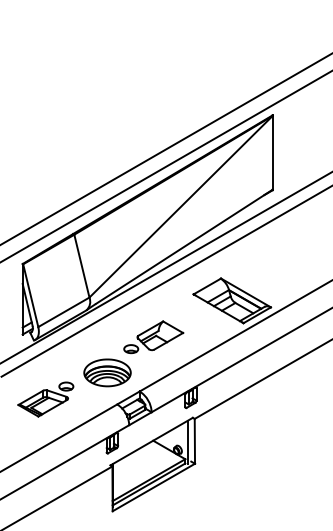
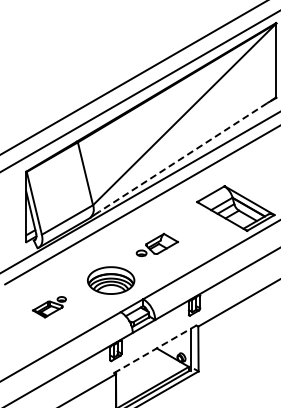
line: (183, 247) -> (187, 155), solid -> dashed
part: (153, 337) -> (157, 245), size x0.7
part: (45, 399) -> (49, 307), size x0.6
line: (151, 441) -> (155, 349), solid -> dashed

